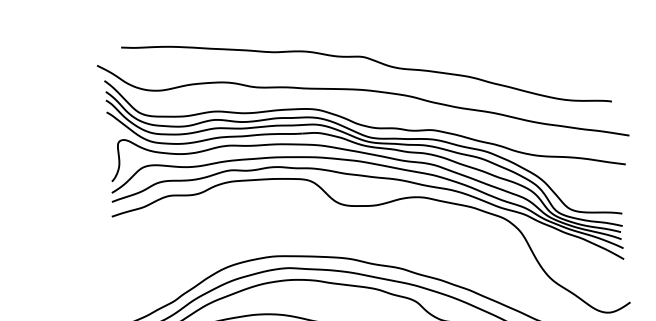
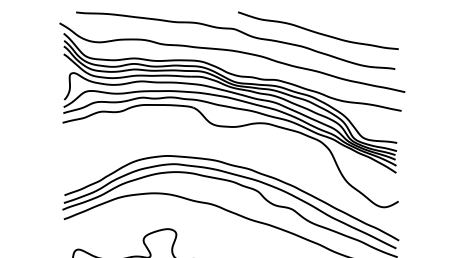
curve: (491, 53) -> (318, 32), added

